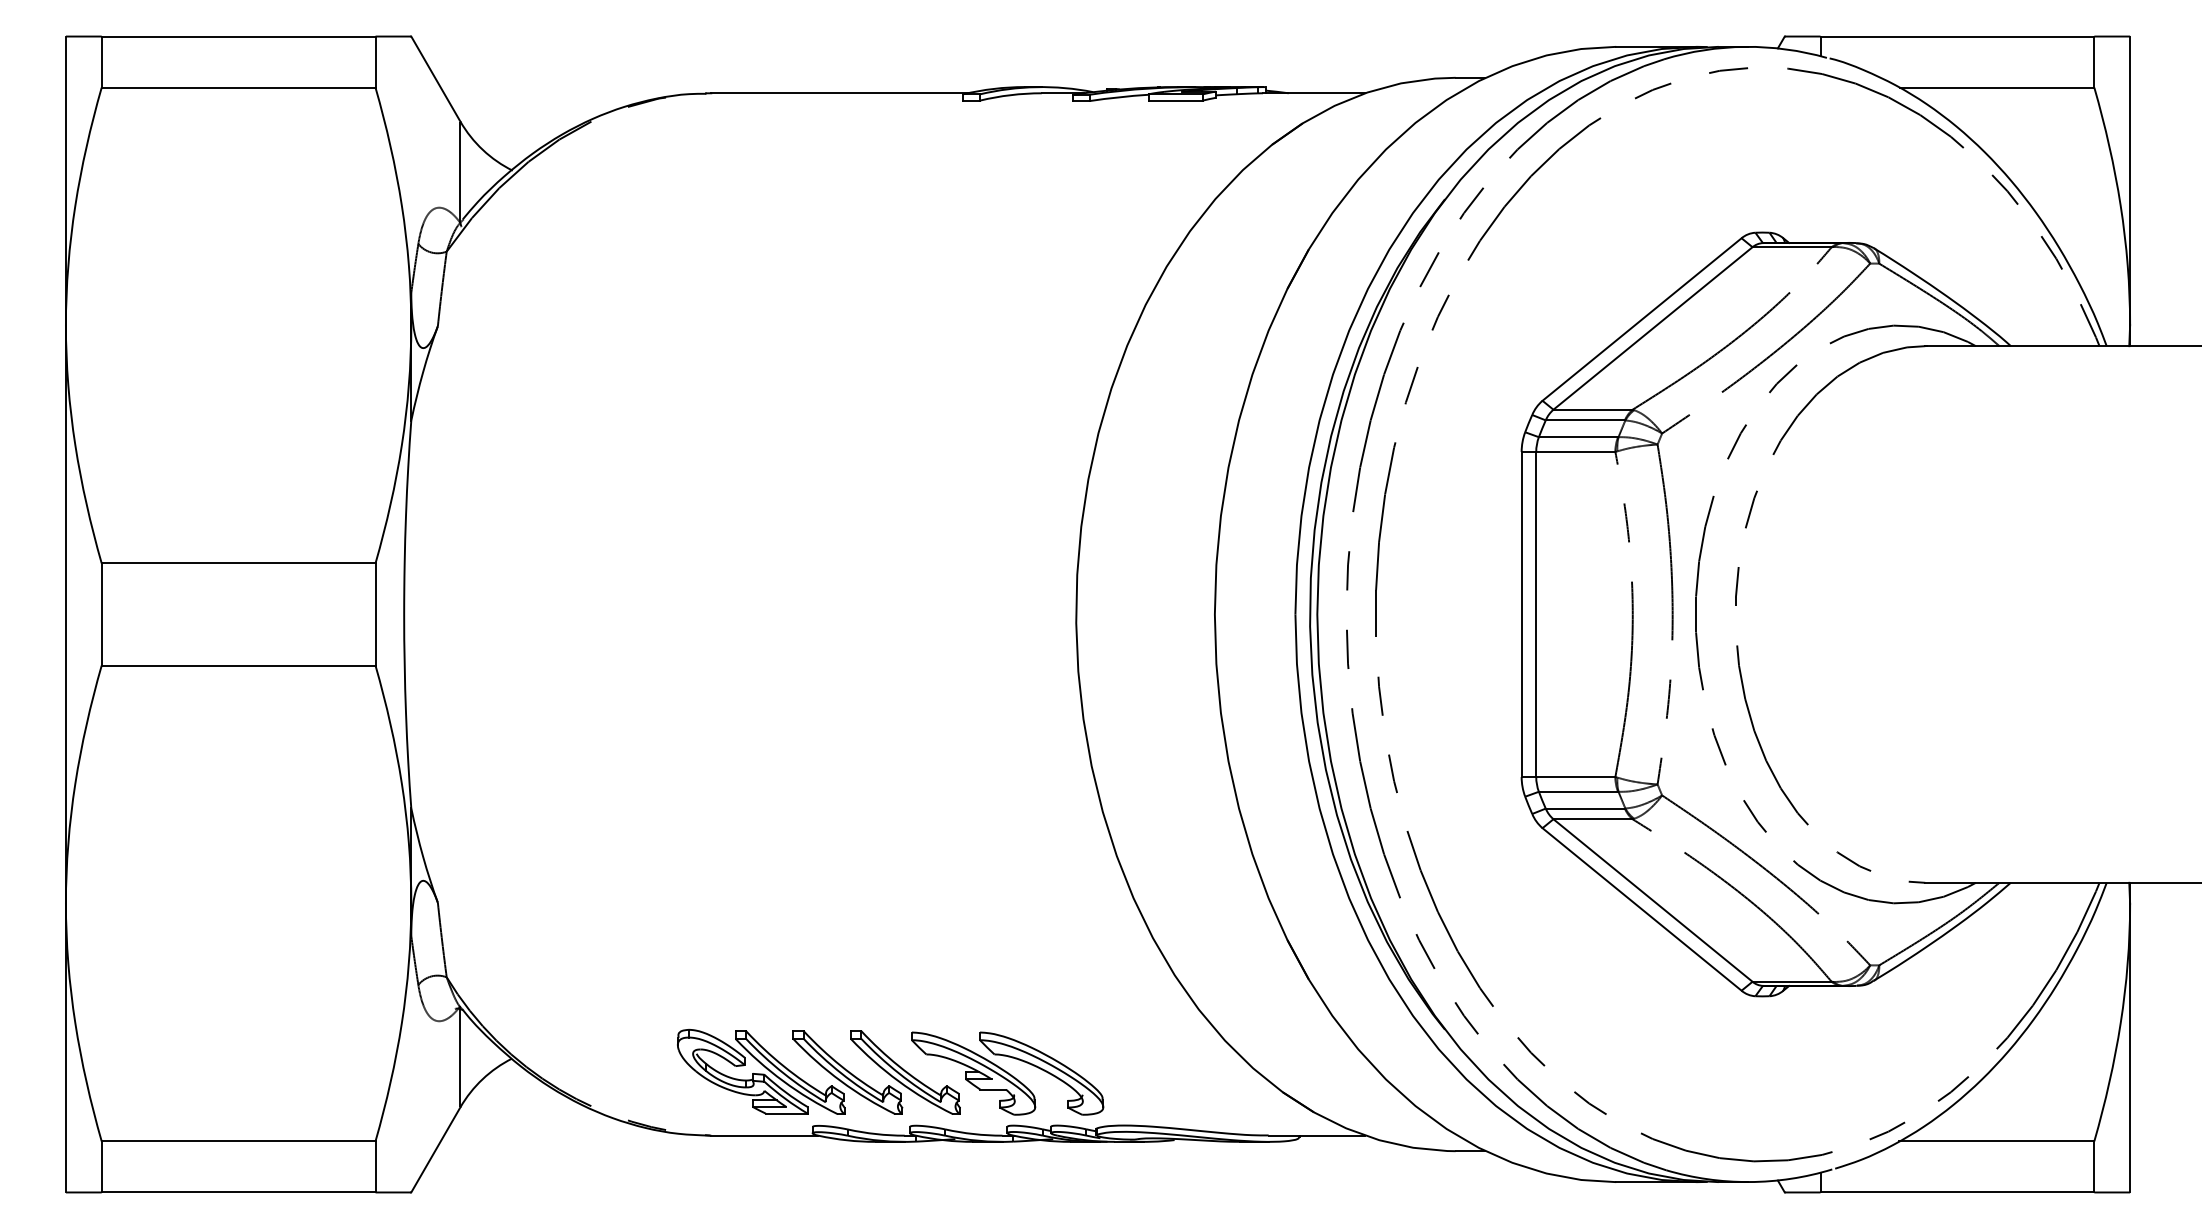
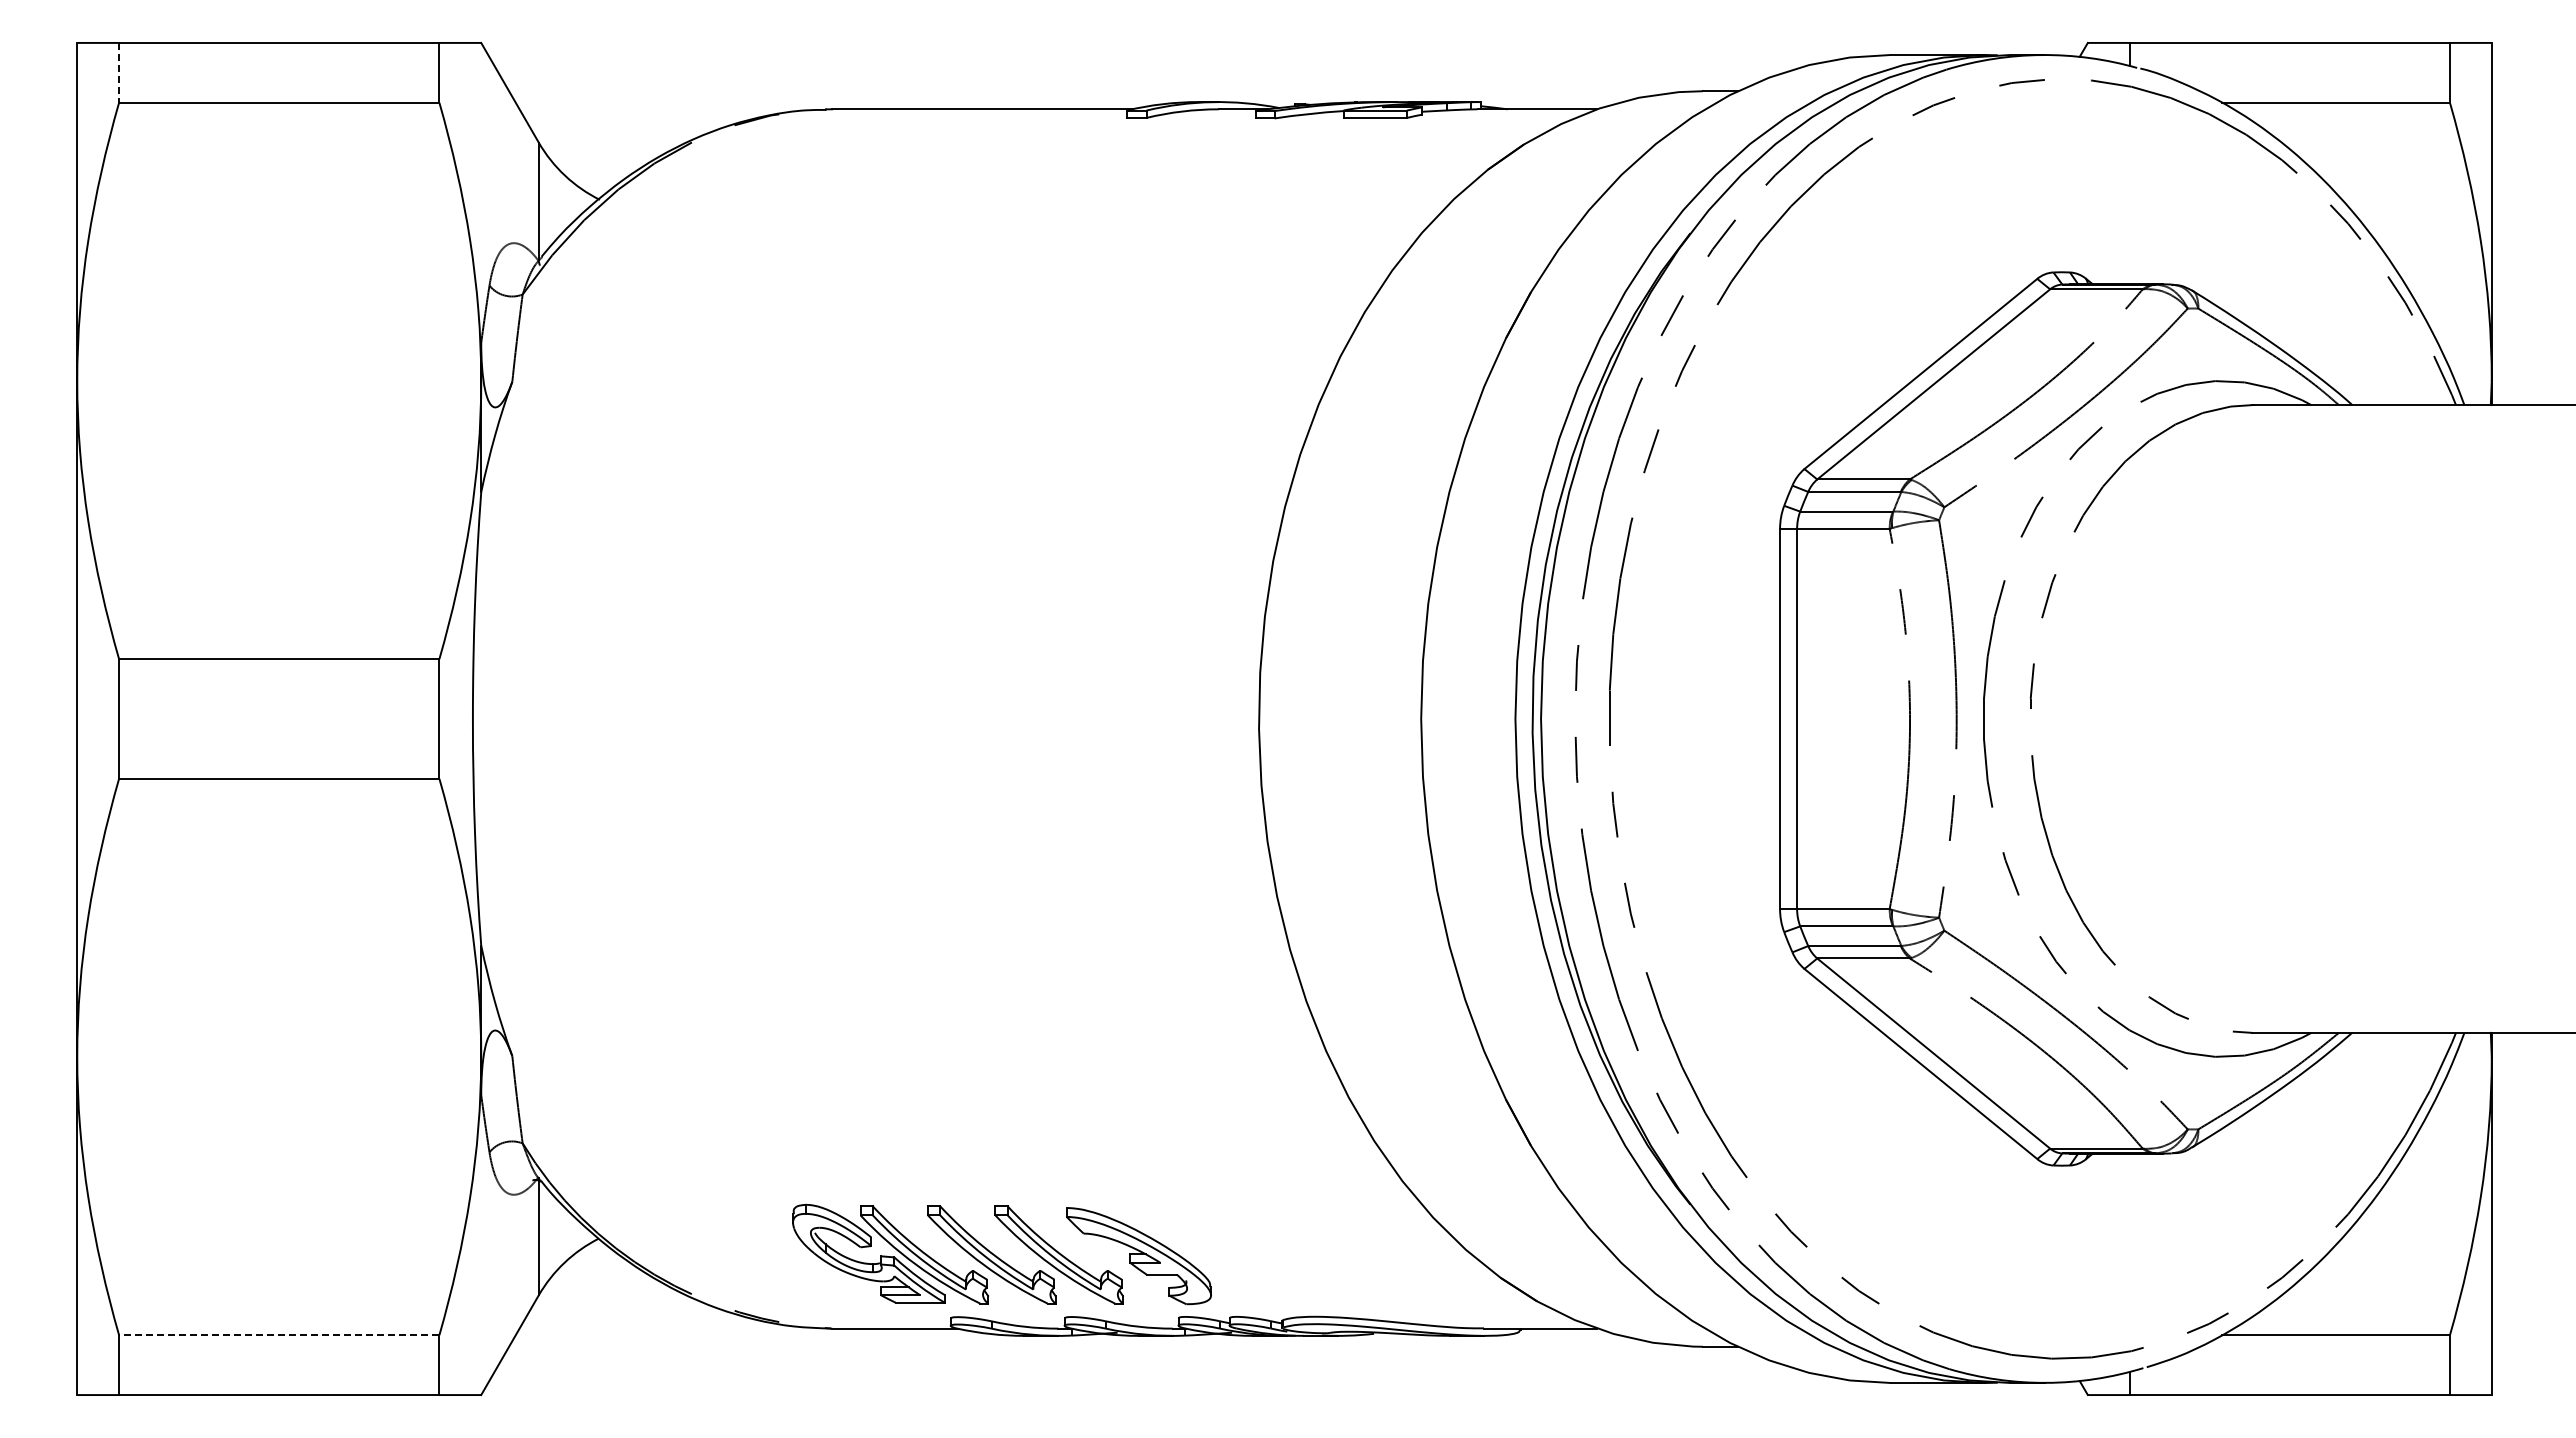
line: (102, 61) -> (119, 72), solid -> dashed
part: (1041, 1074) -> (1218, 1256), removed
line: (237, 1141) -> (278, 1335), solid -> dashed

